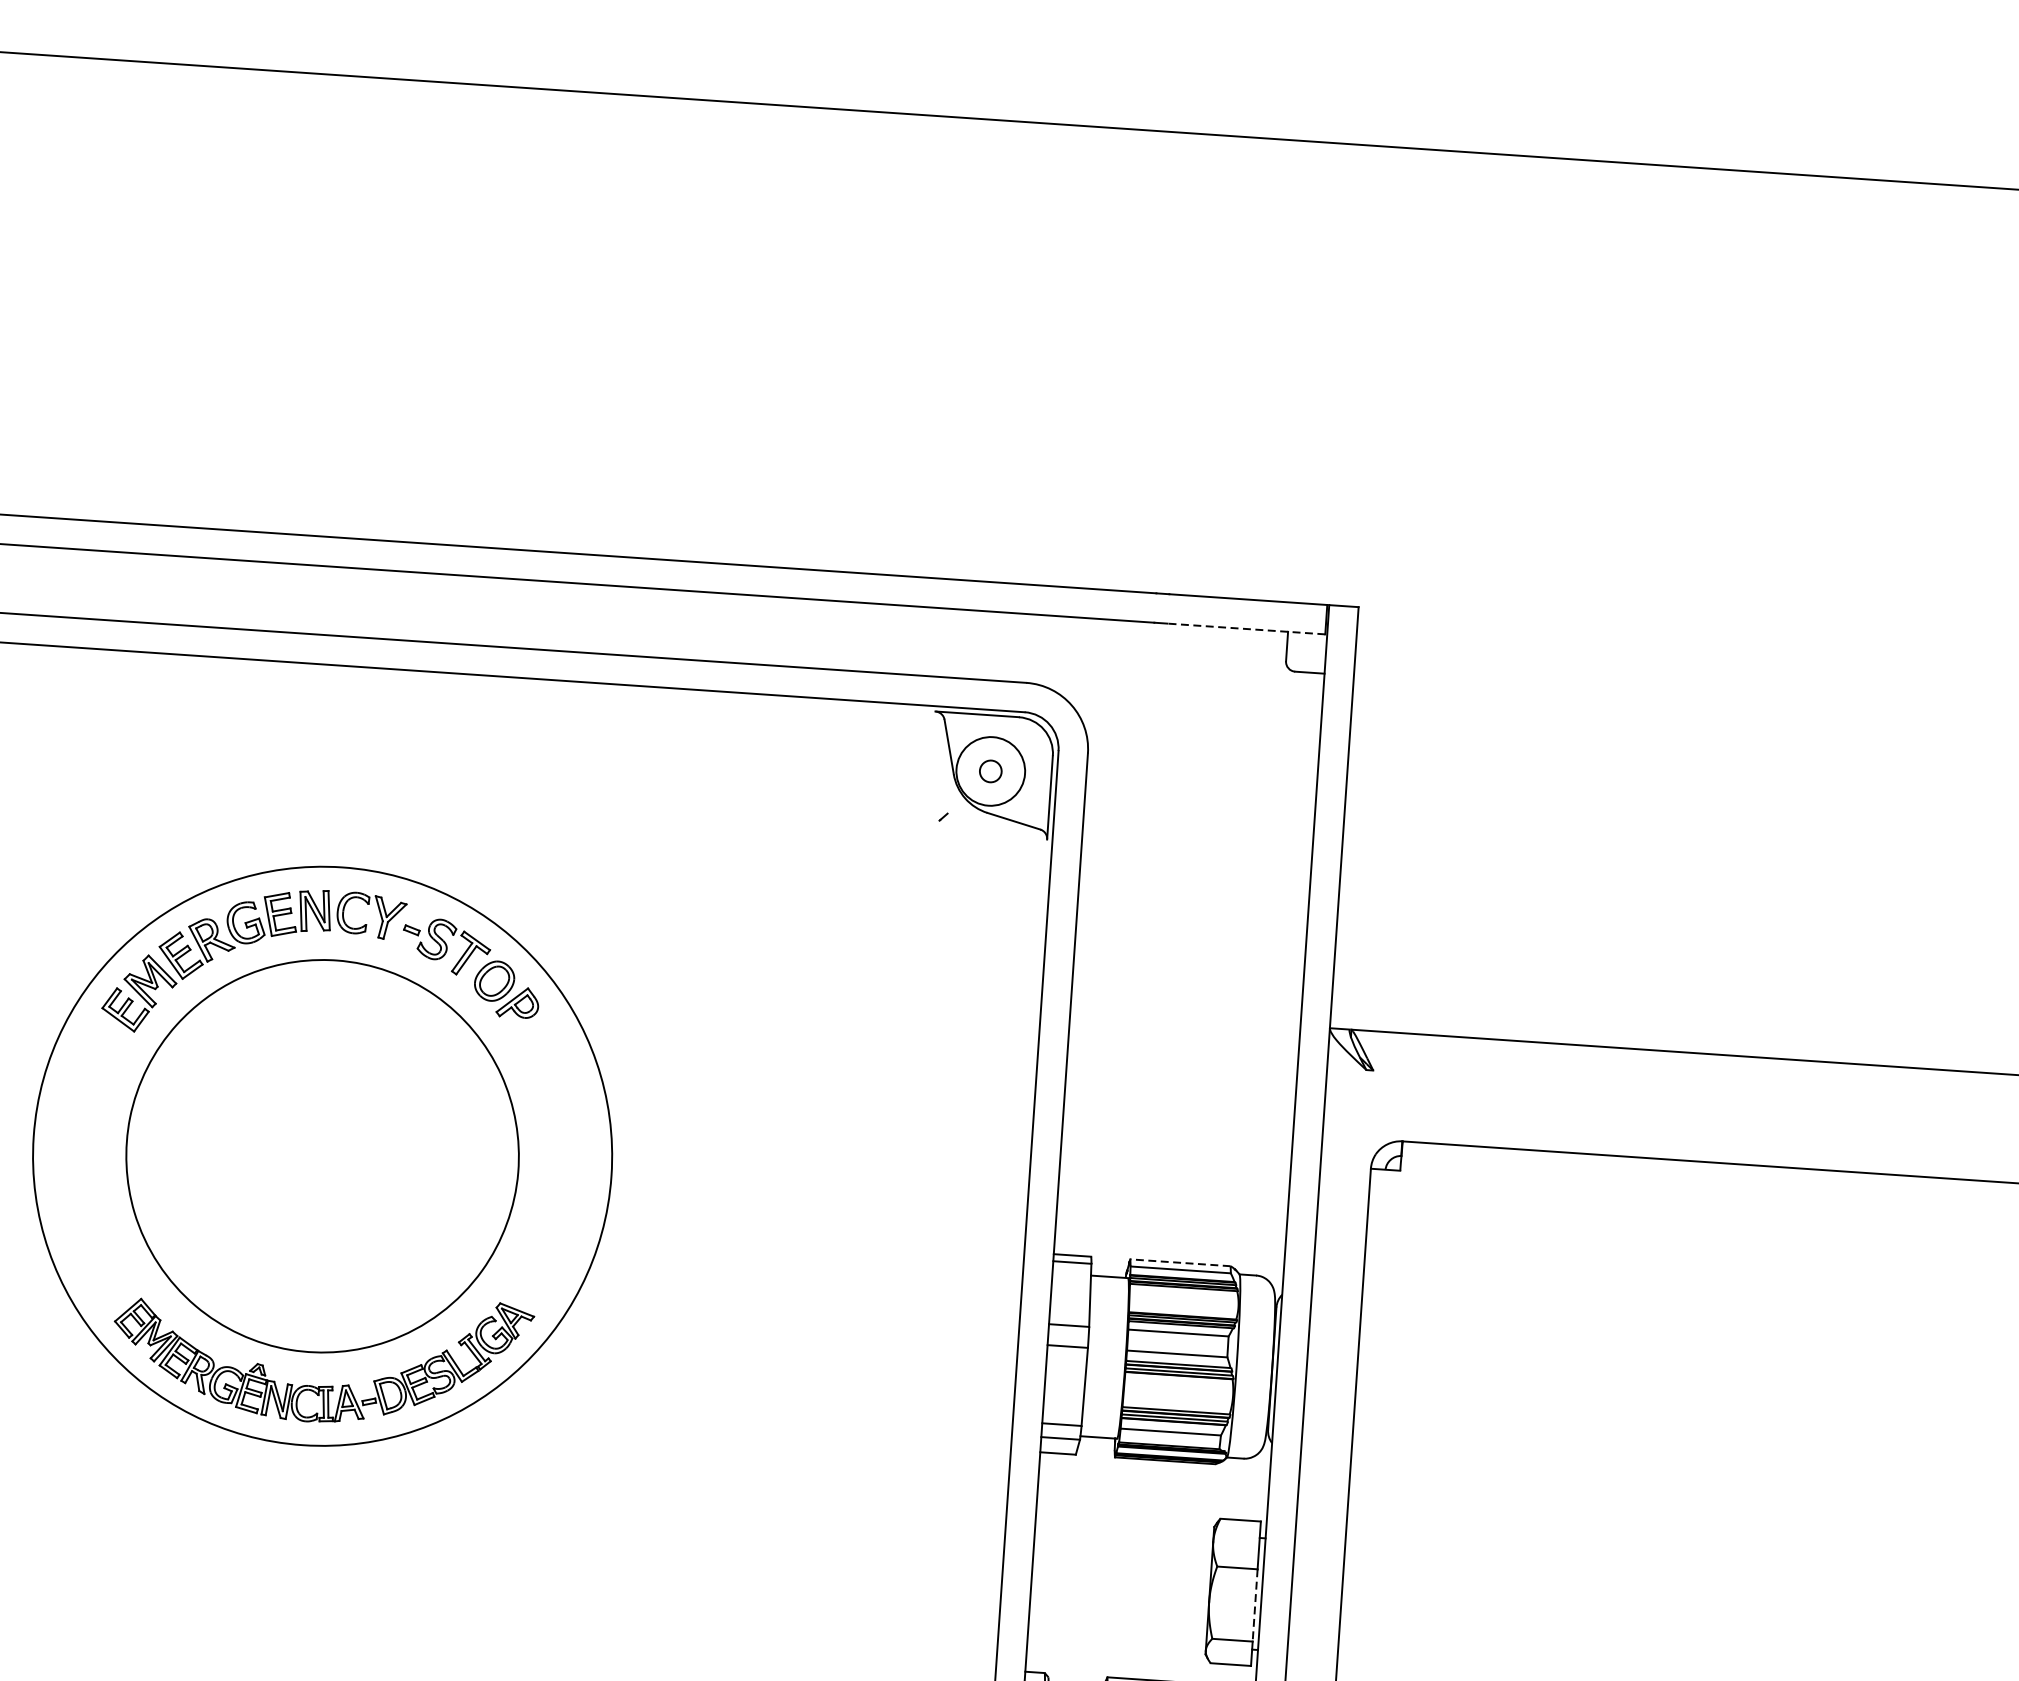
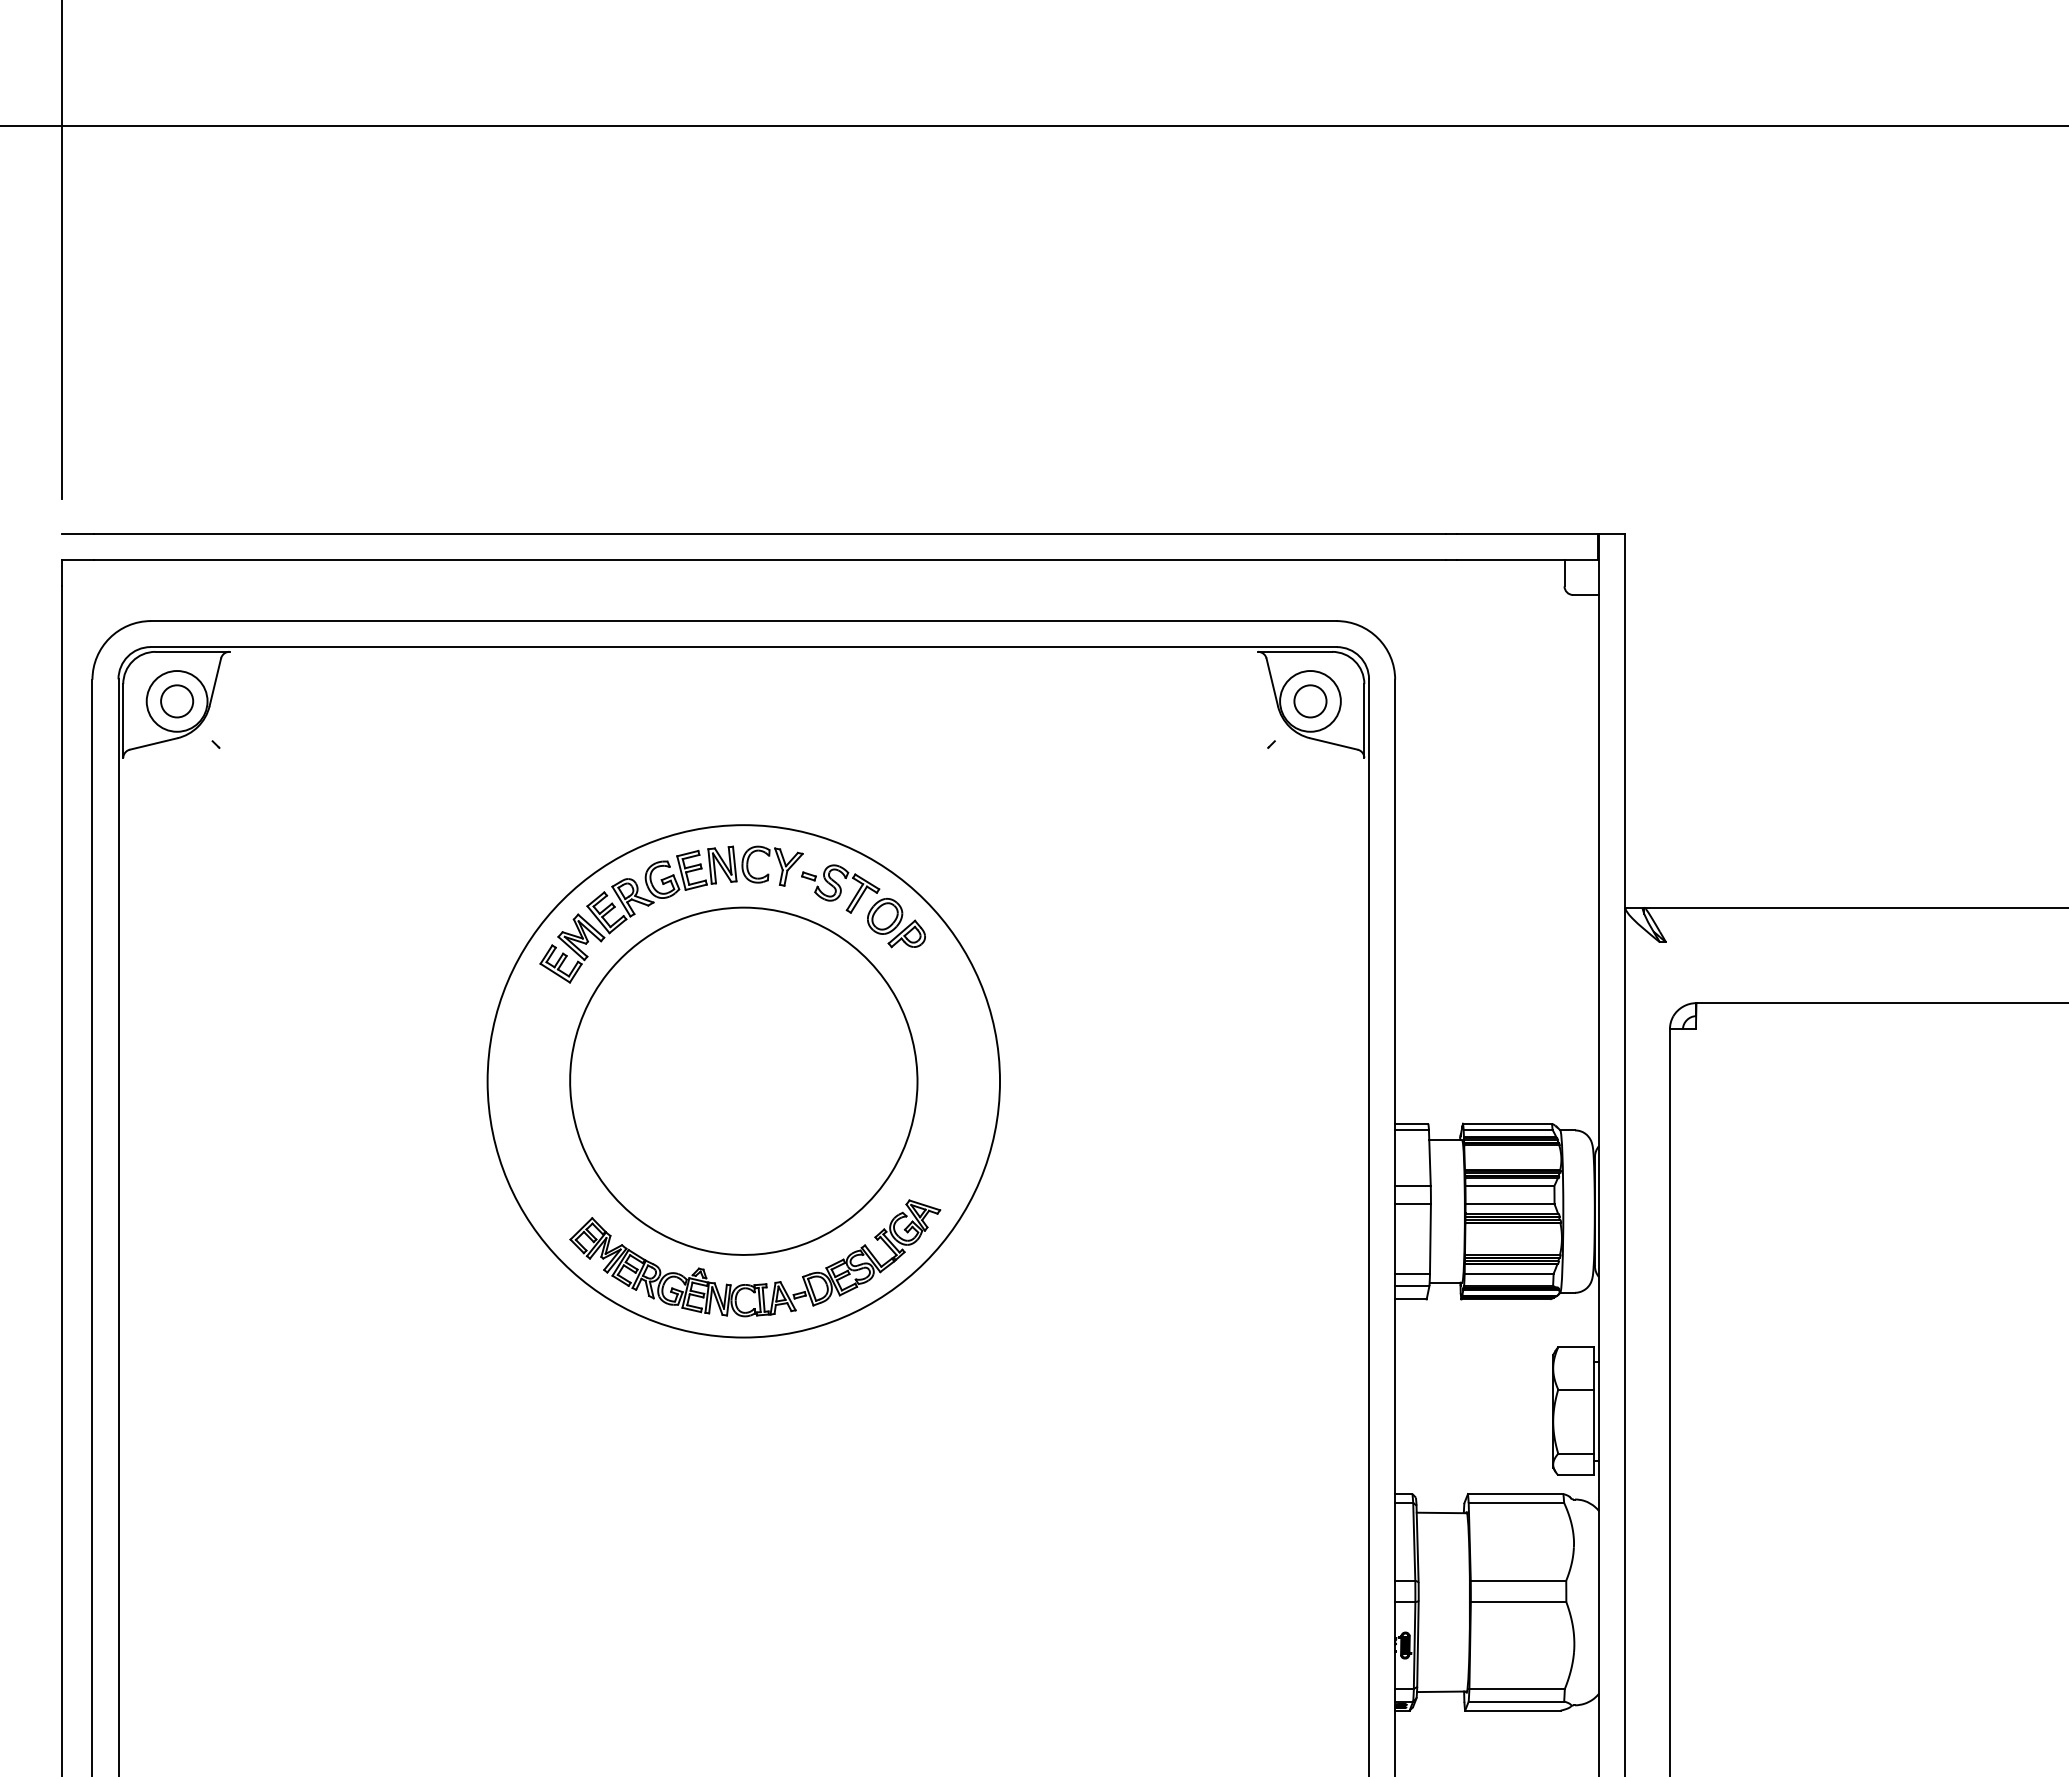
line: (1245, 629) -> (1526, 560), dashed -> solid
circle: (990, 771) -> (1310, 701), size x1.67
line: (1180, 1262) -> (1507, 1123), dashed -> solid
line: (1255, 1606) -> (1594, 1422), dashed -> solid

